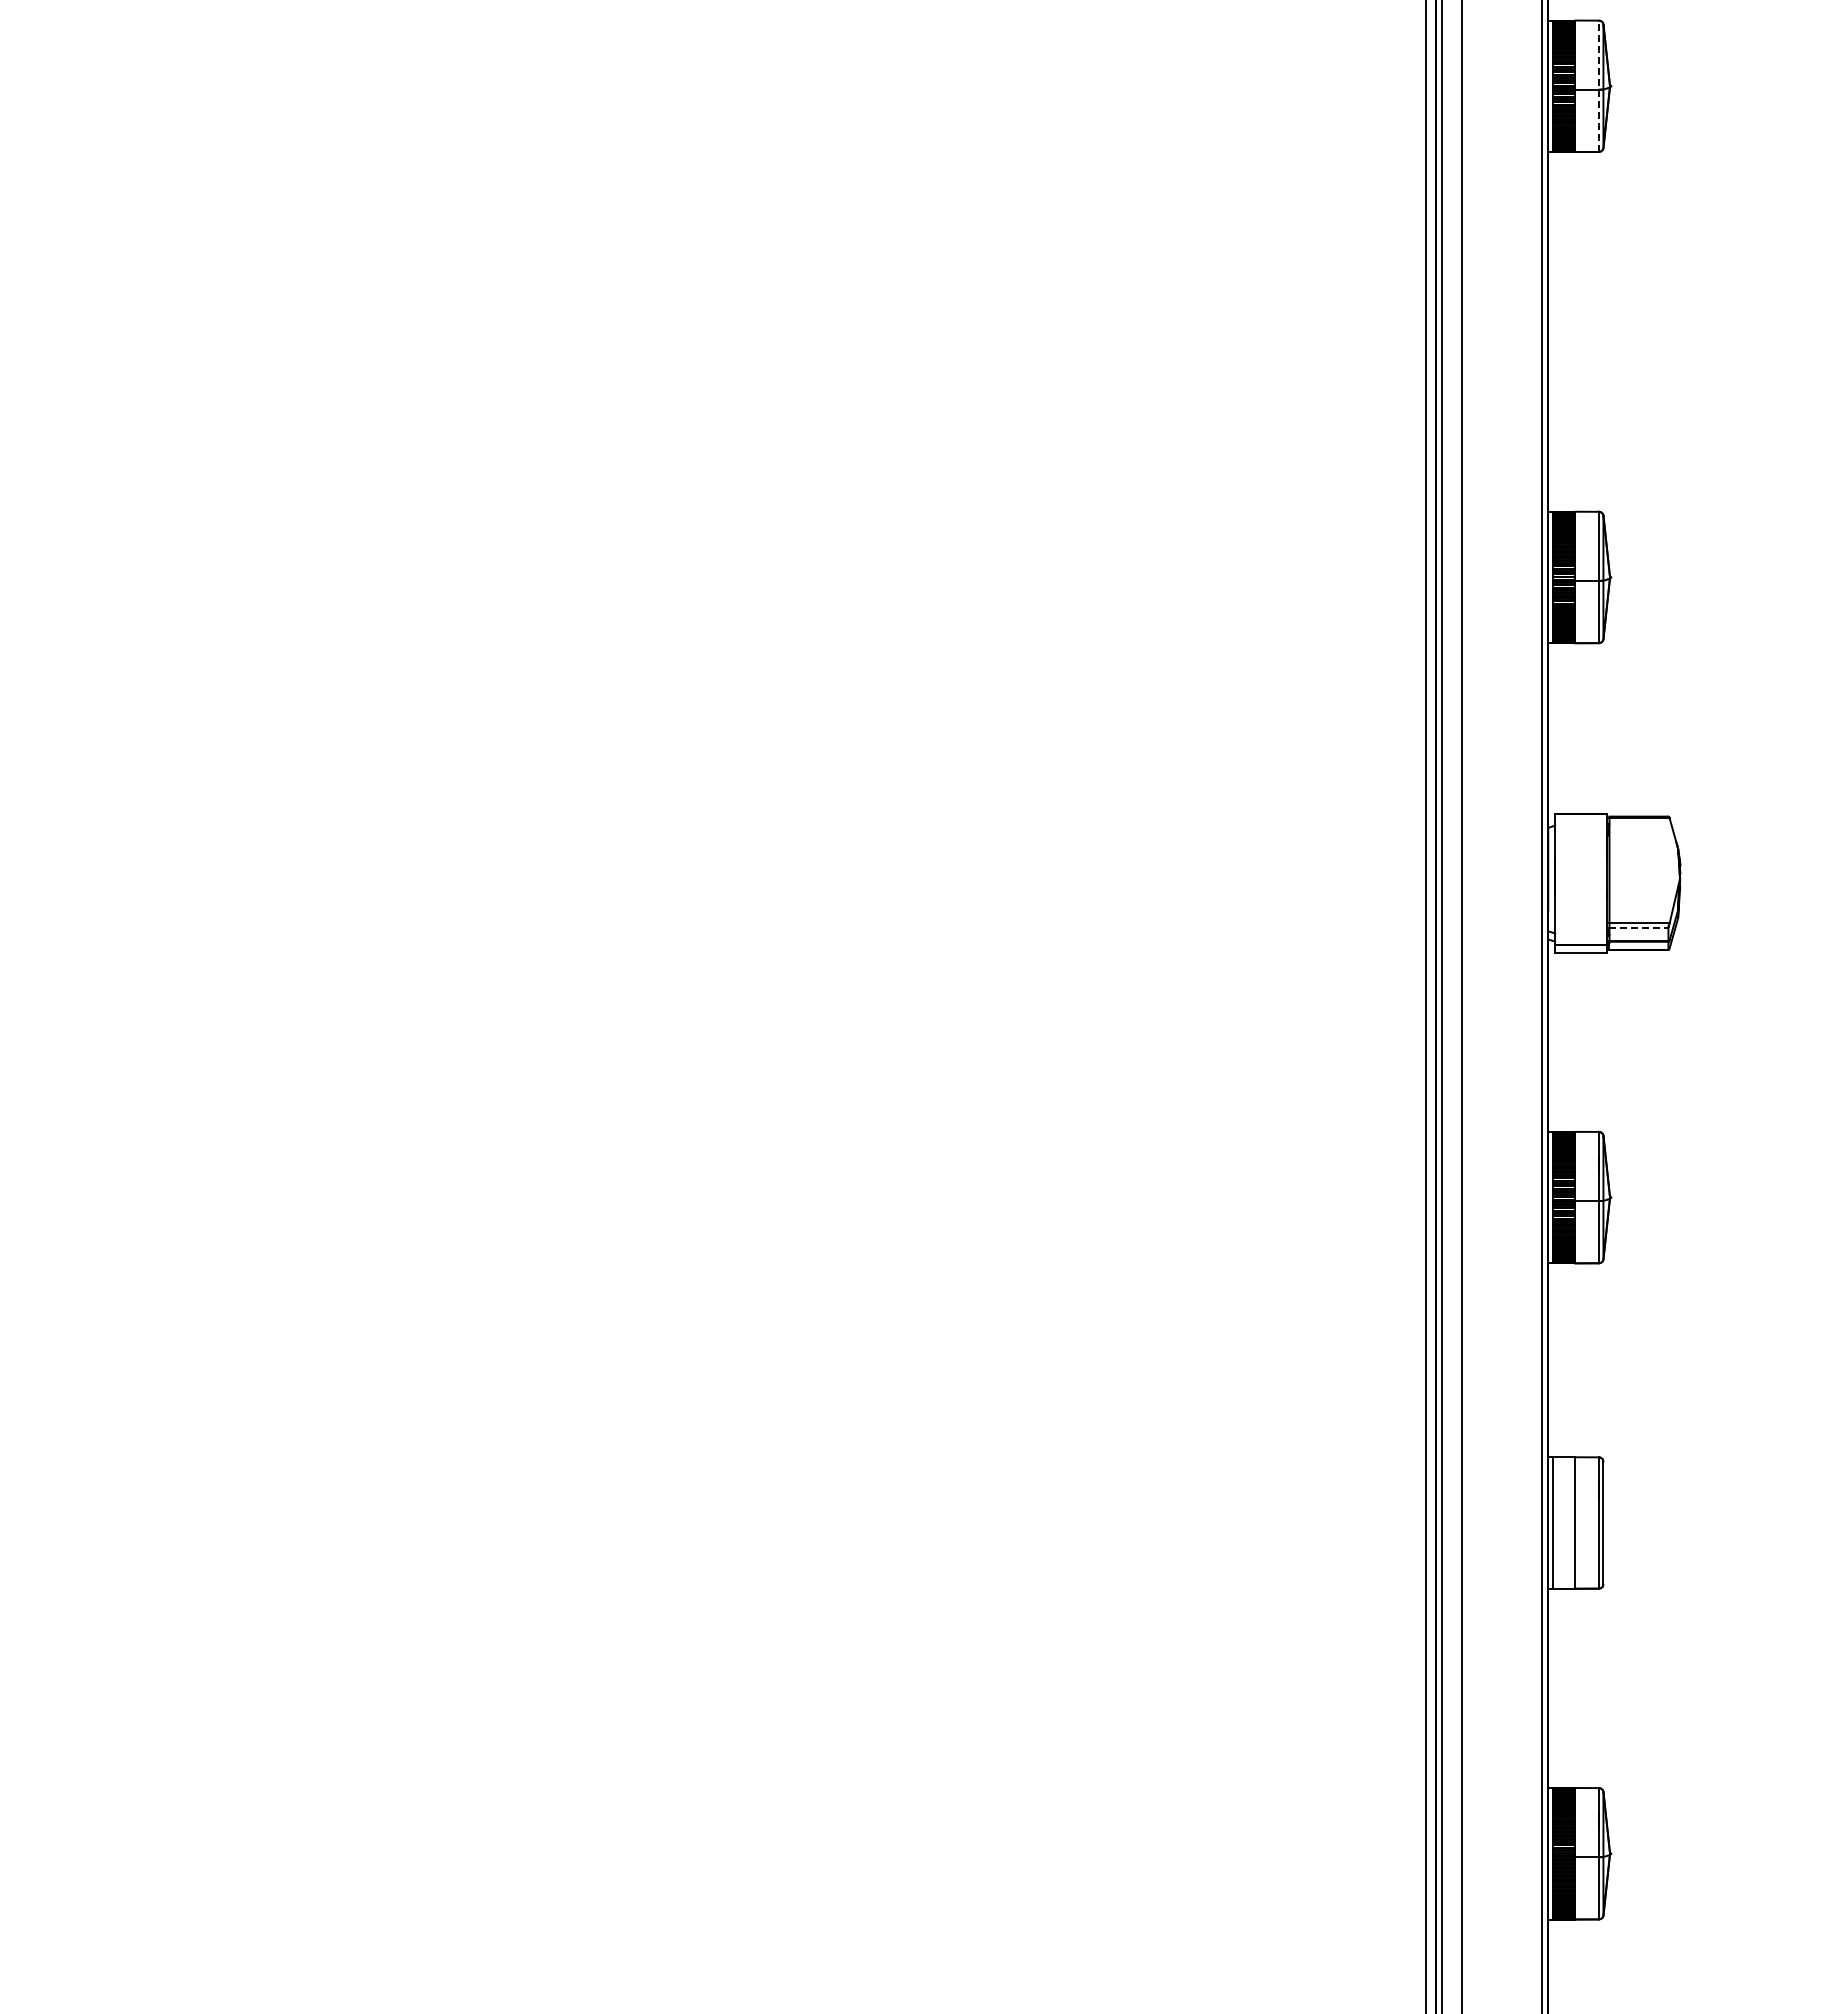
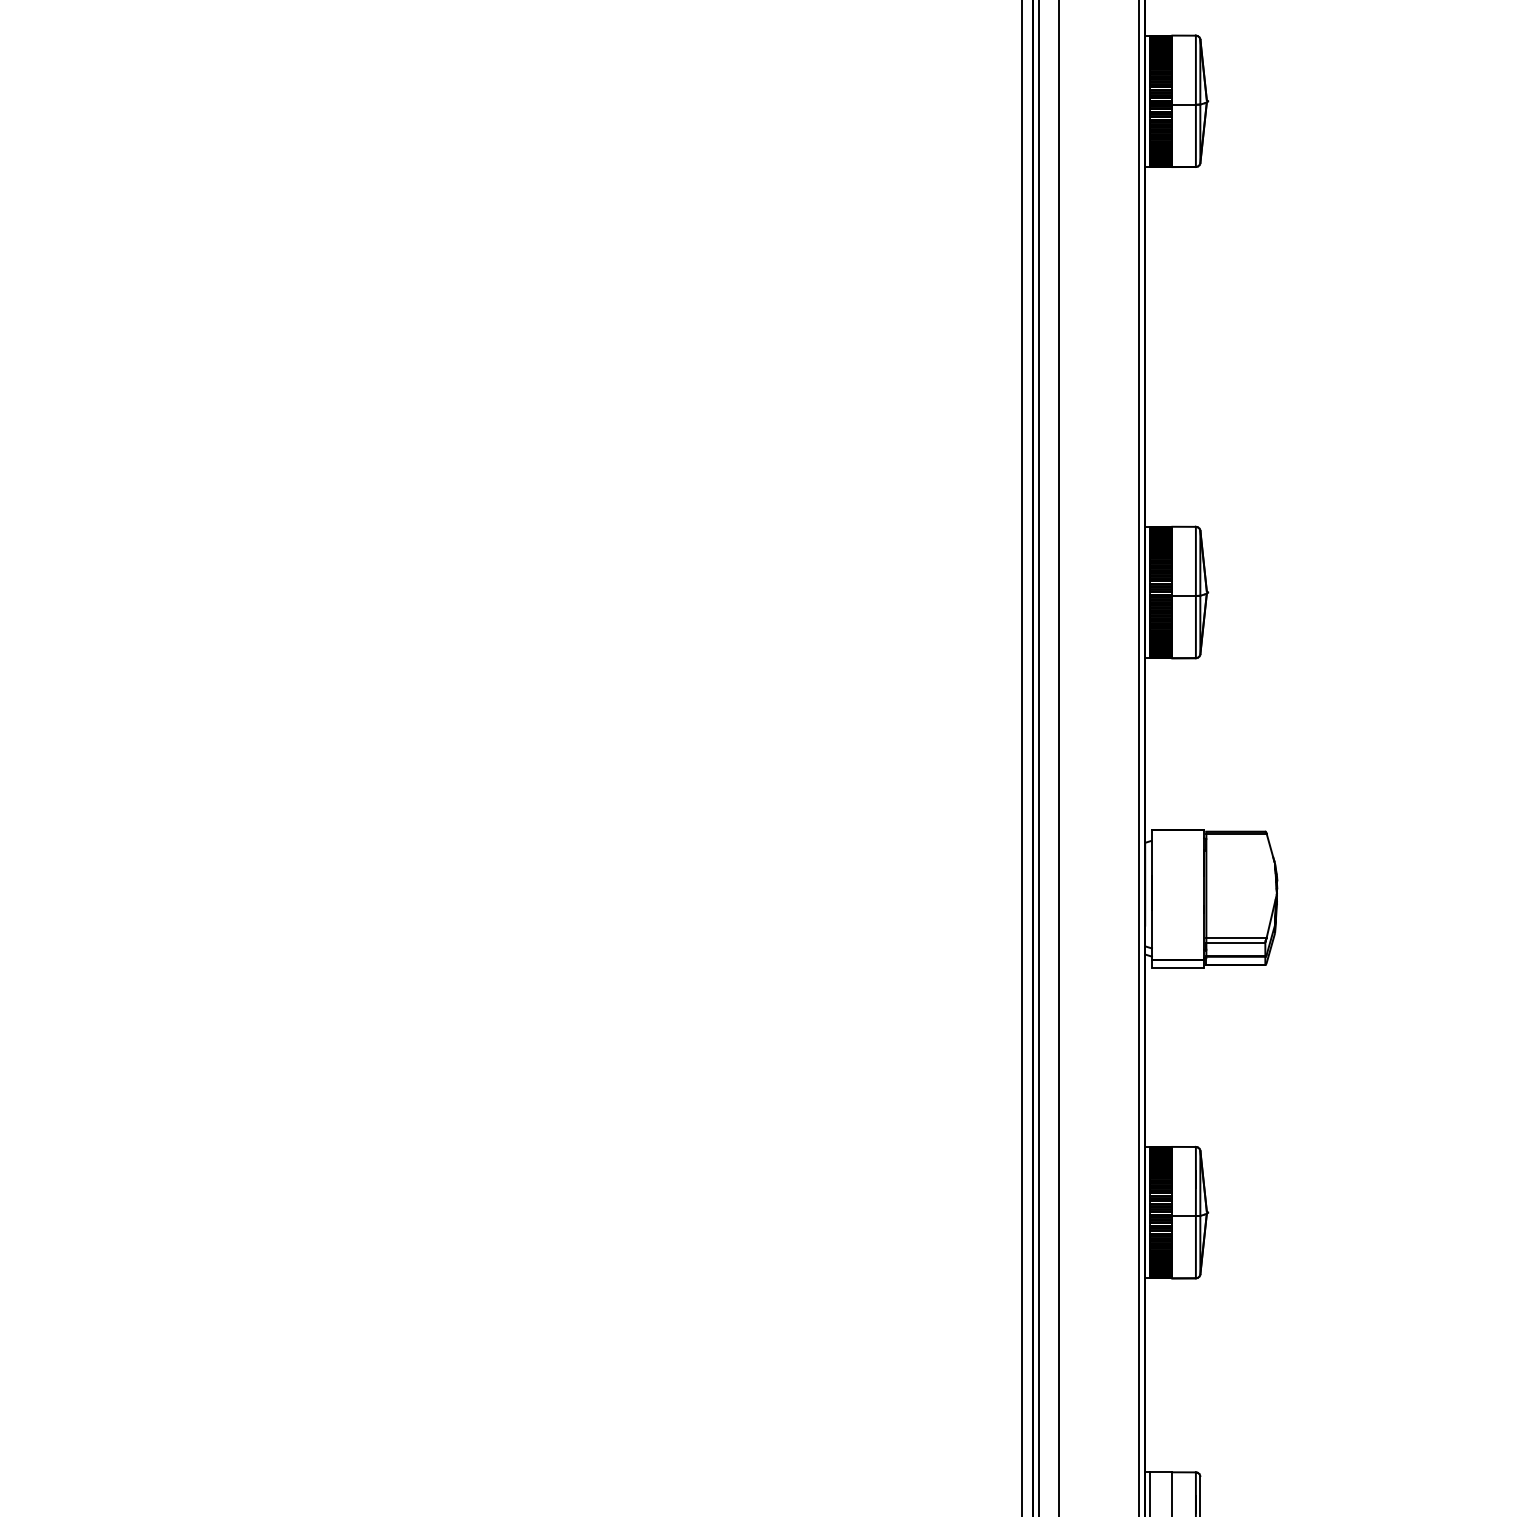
line: (1598, 84) -> (1195, 99), dashed -> solid
line: (1639, 927) -> (1236, 942), dashed -> solid

